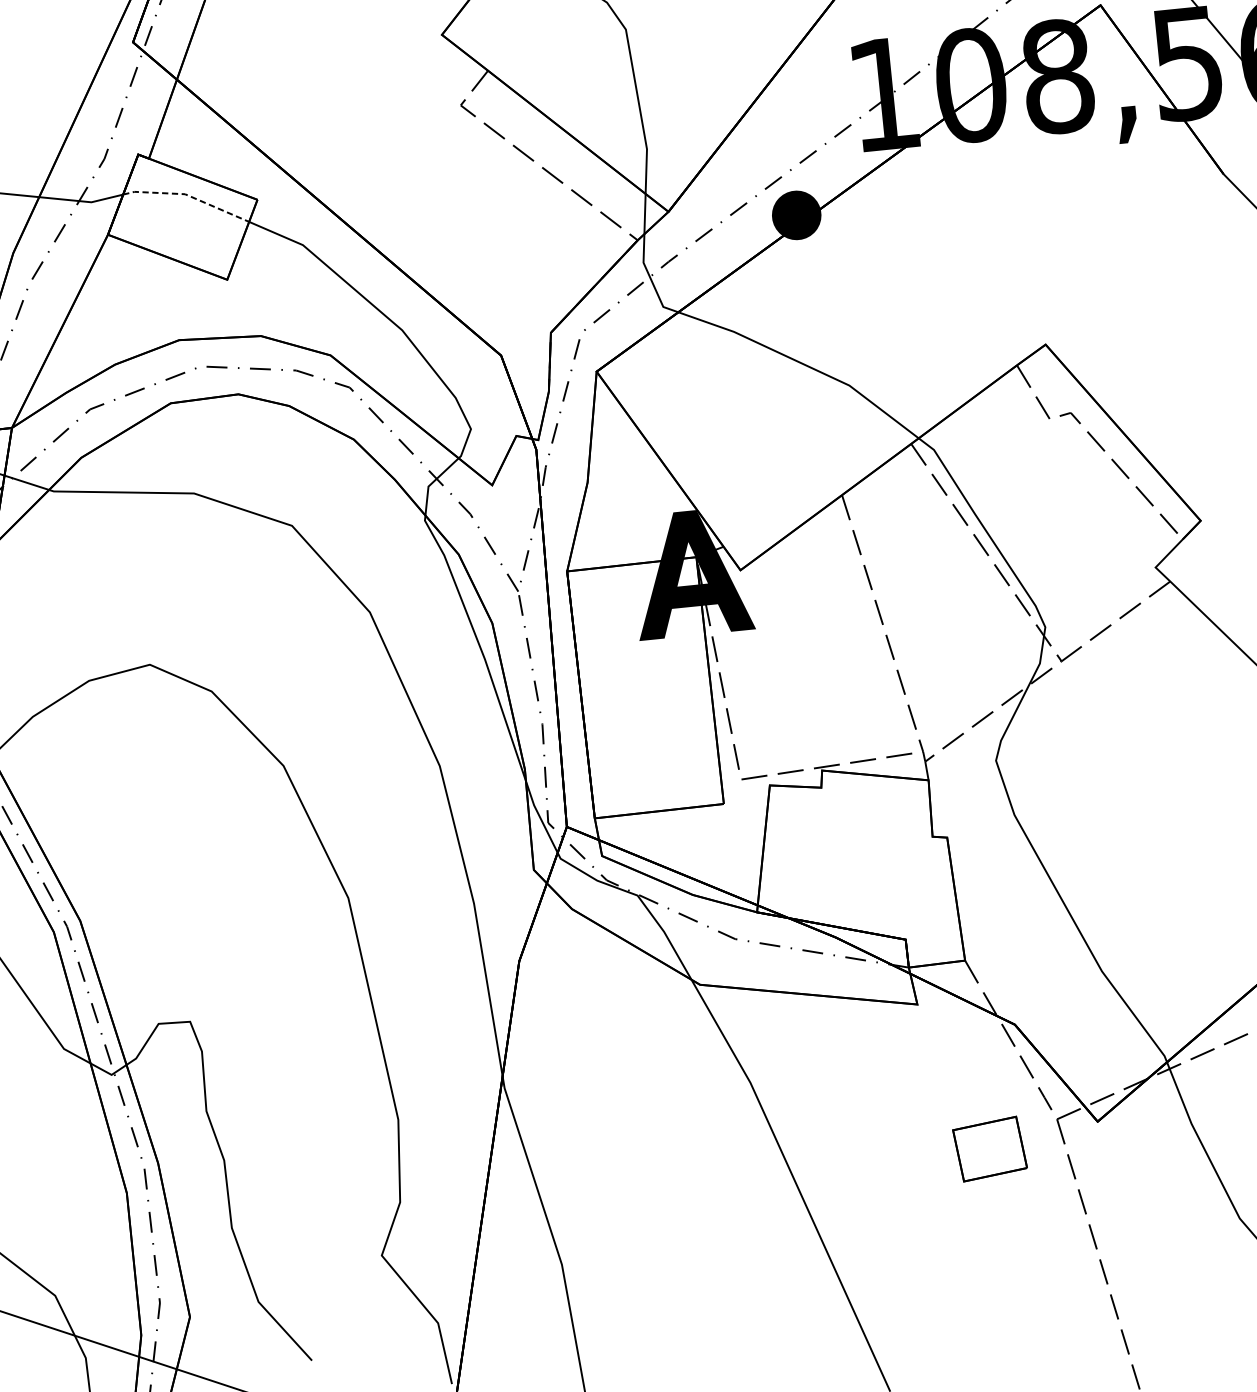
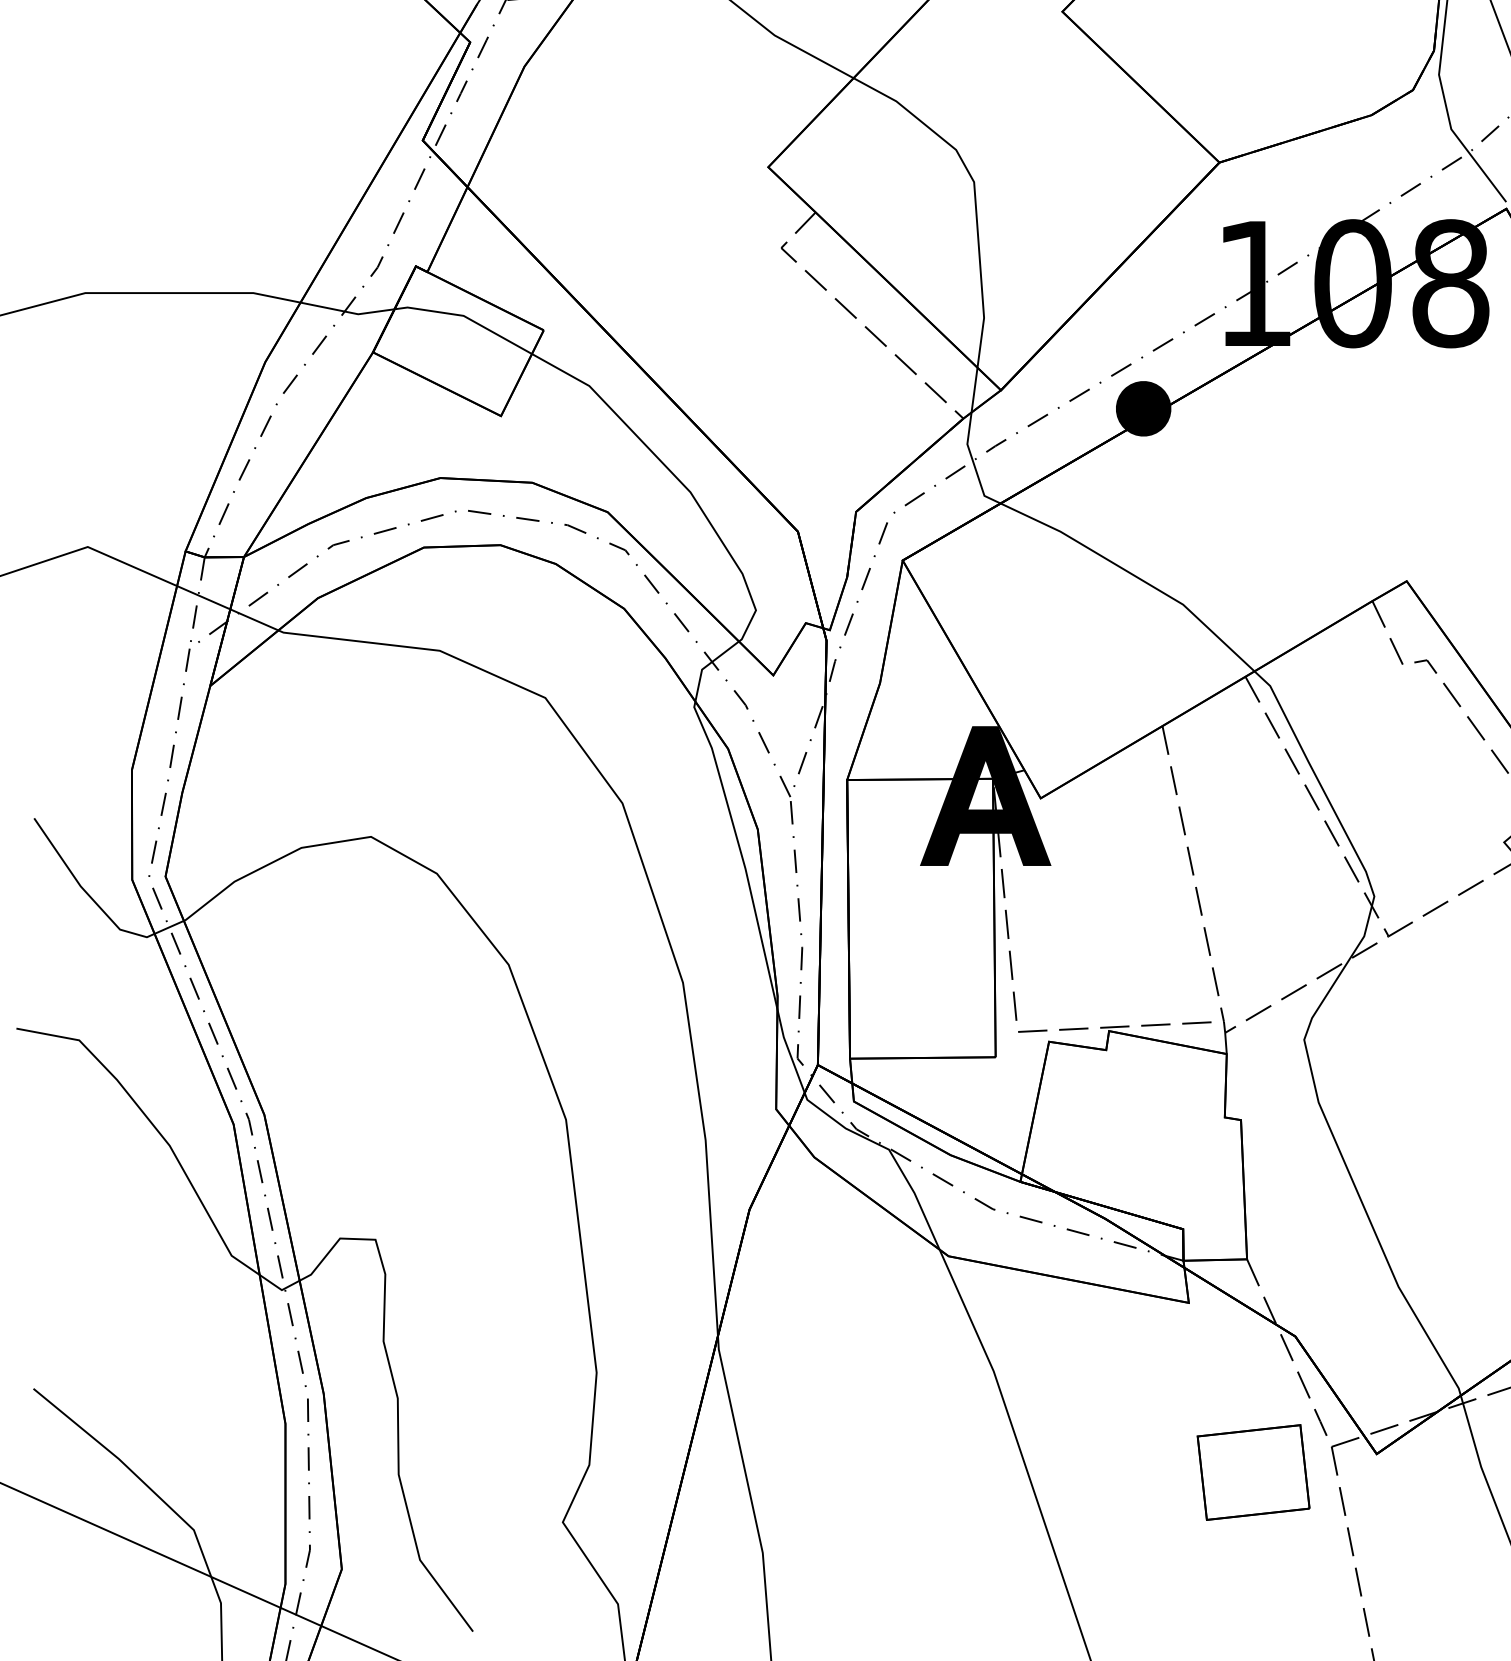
line: (187, 195) -> (466, 317), dashed -> solid
part: (990, 1149) -> (1253, 1472), size x1.43

